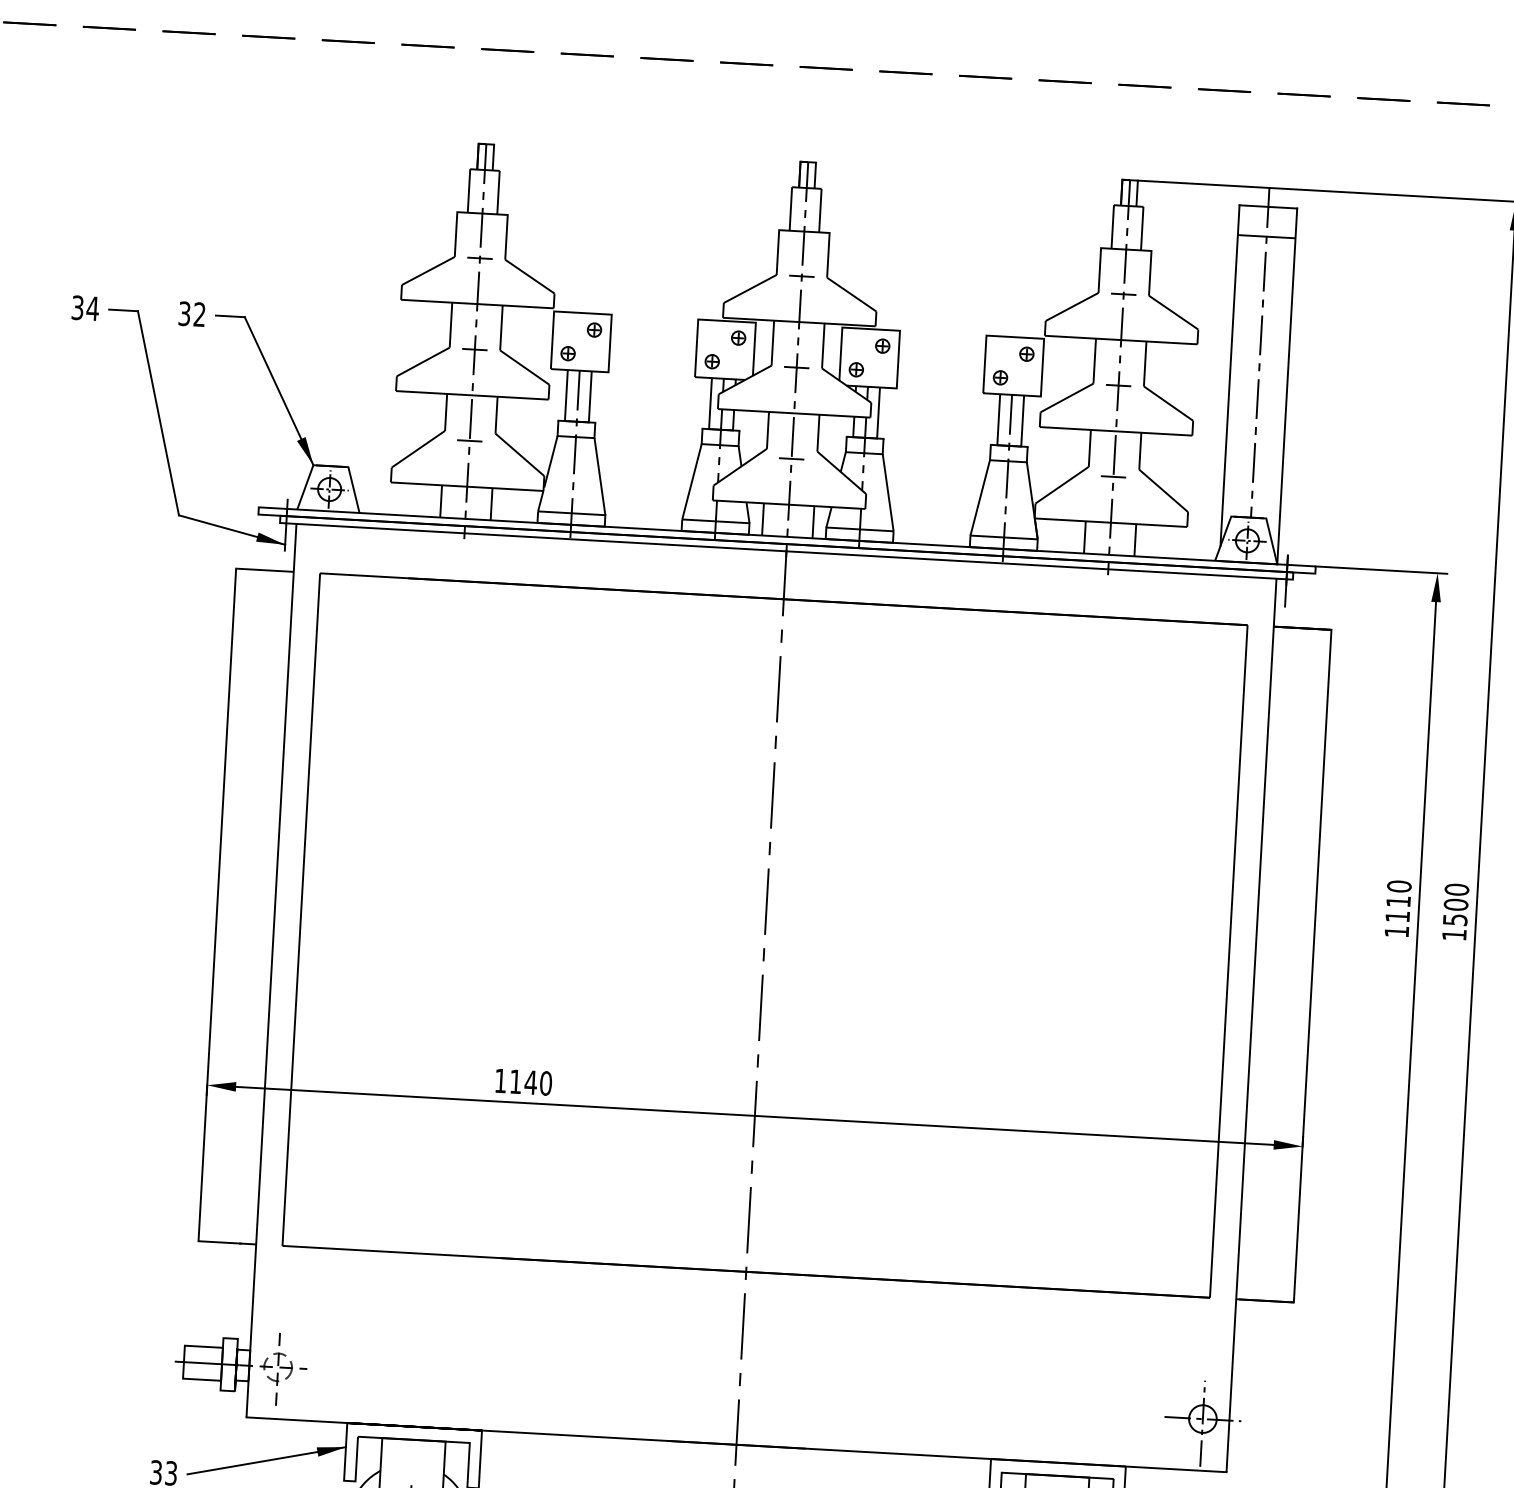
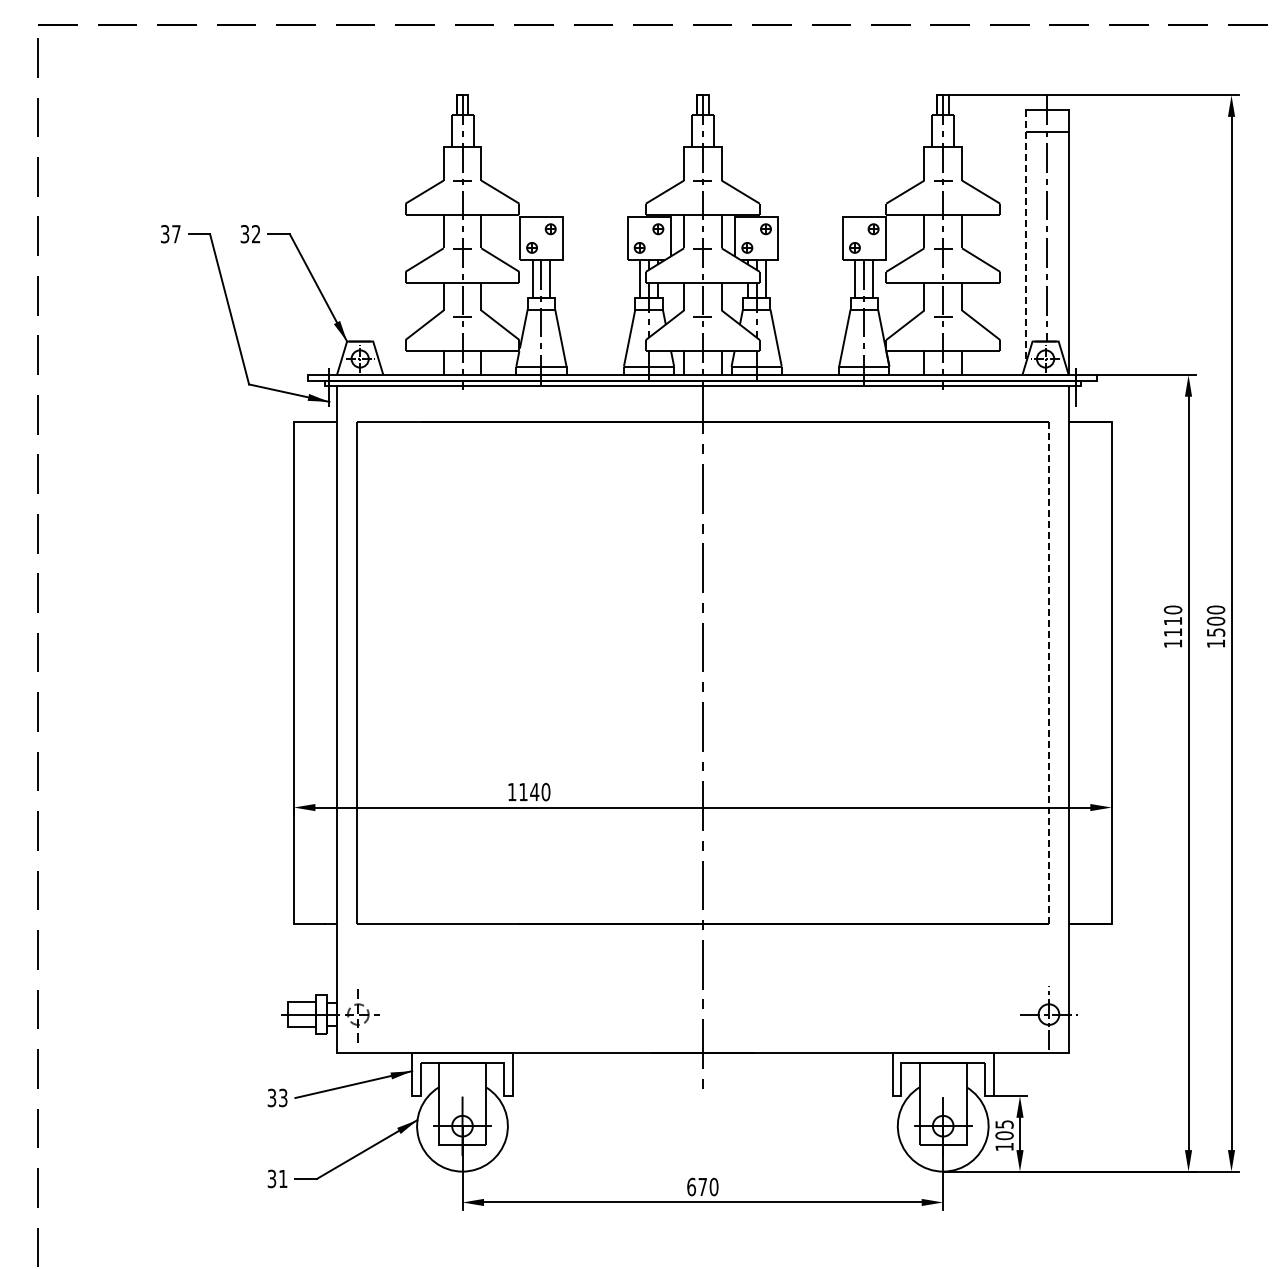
text: (92, 309) -> (176, 234), 34 -> 37
line: (1229, 376) -> (1025, 237), solid -> dashed
line: (1229, 962) -> (1049, 673), solid -> dashed

